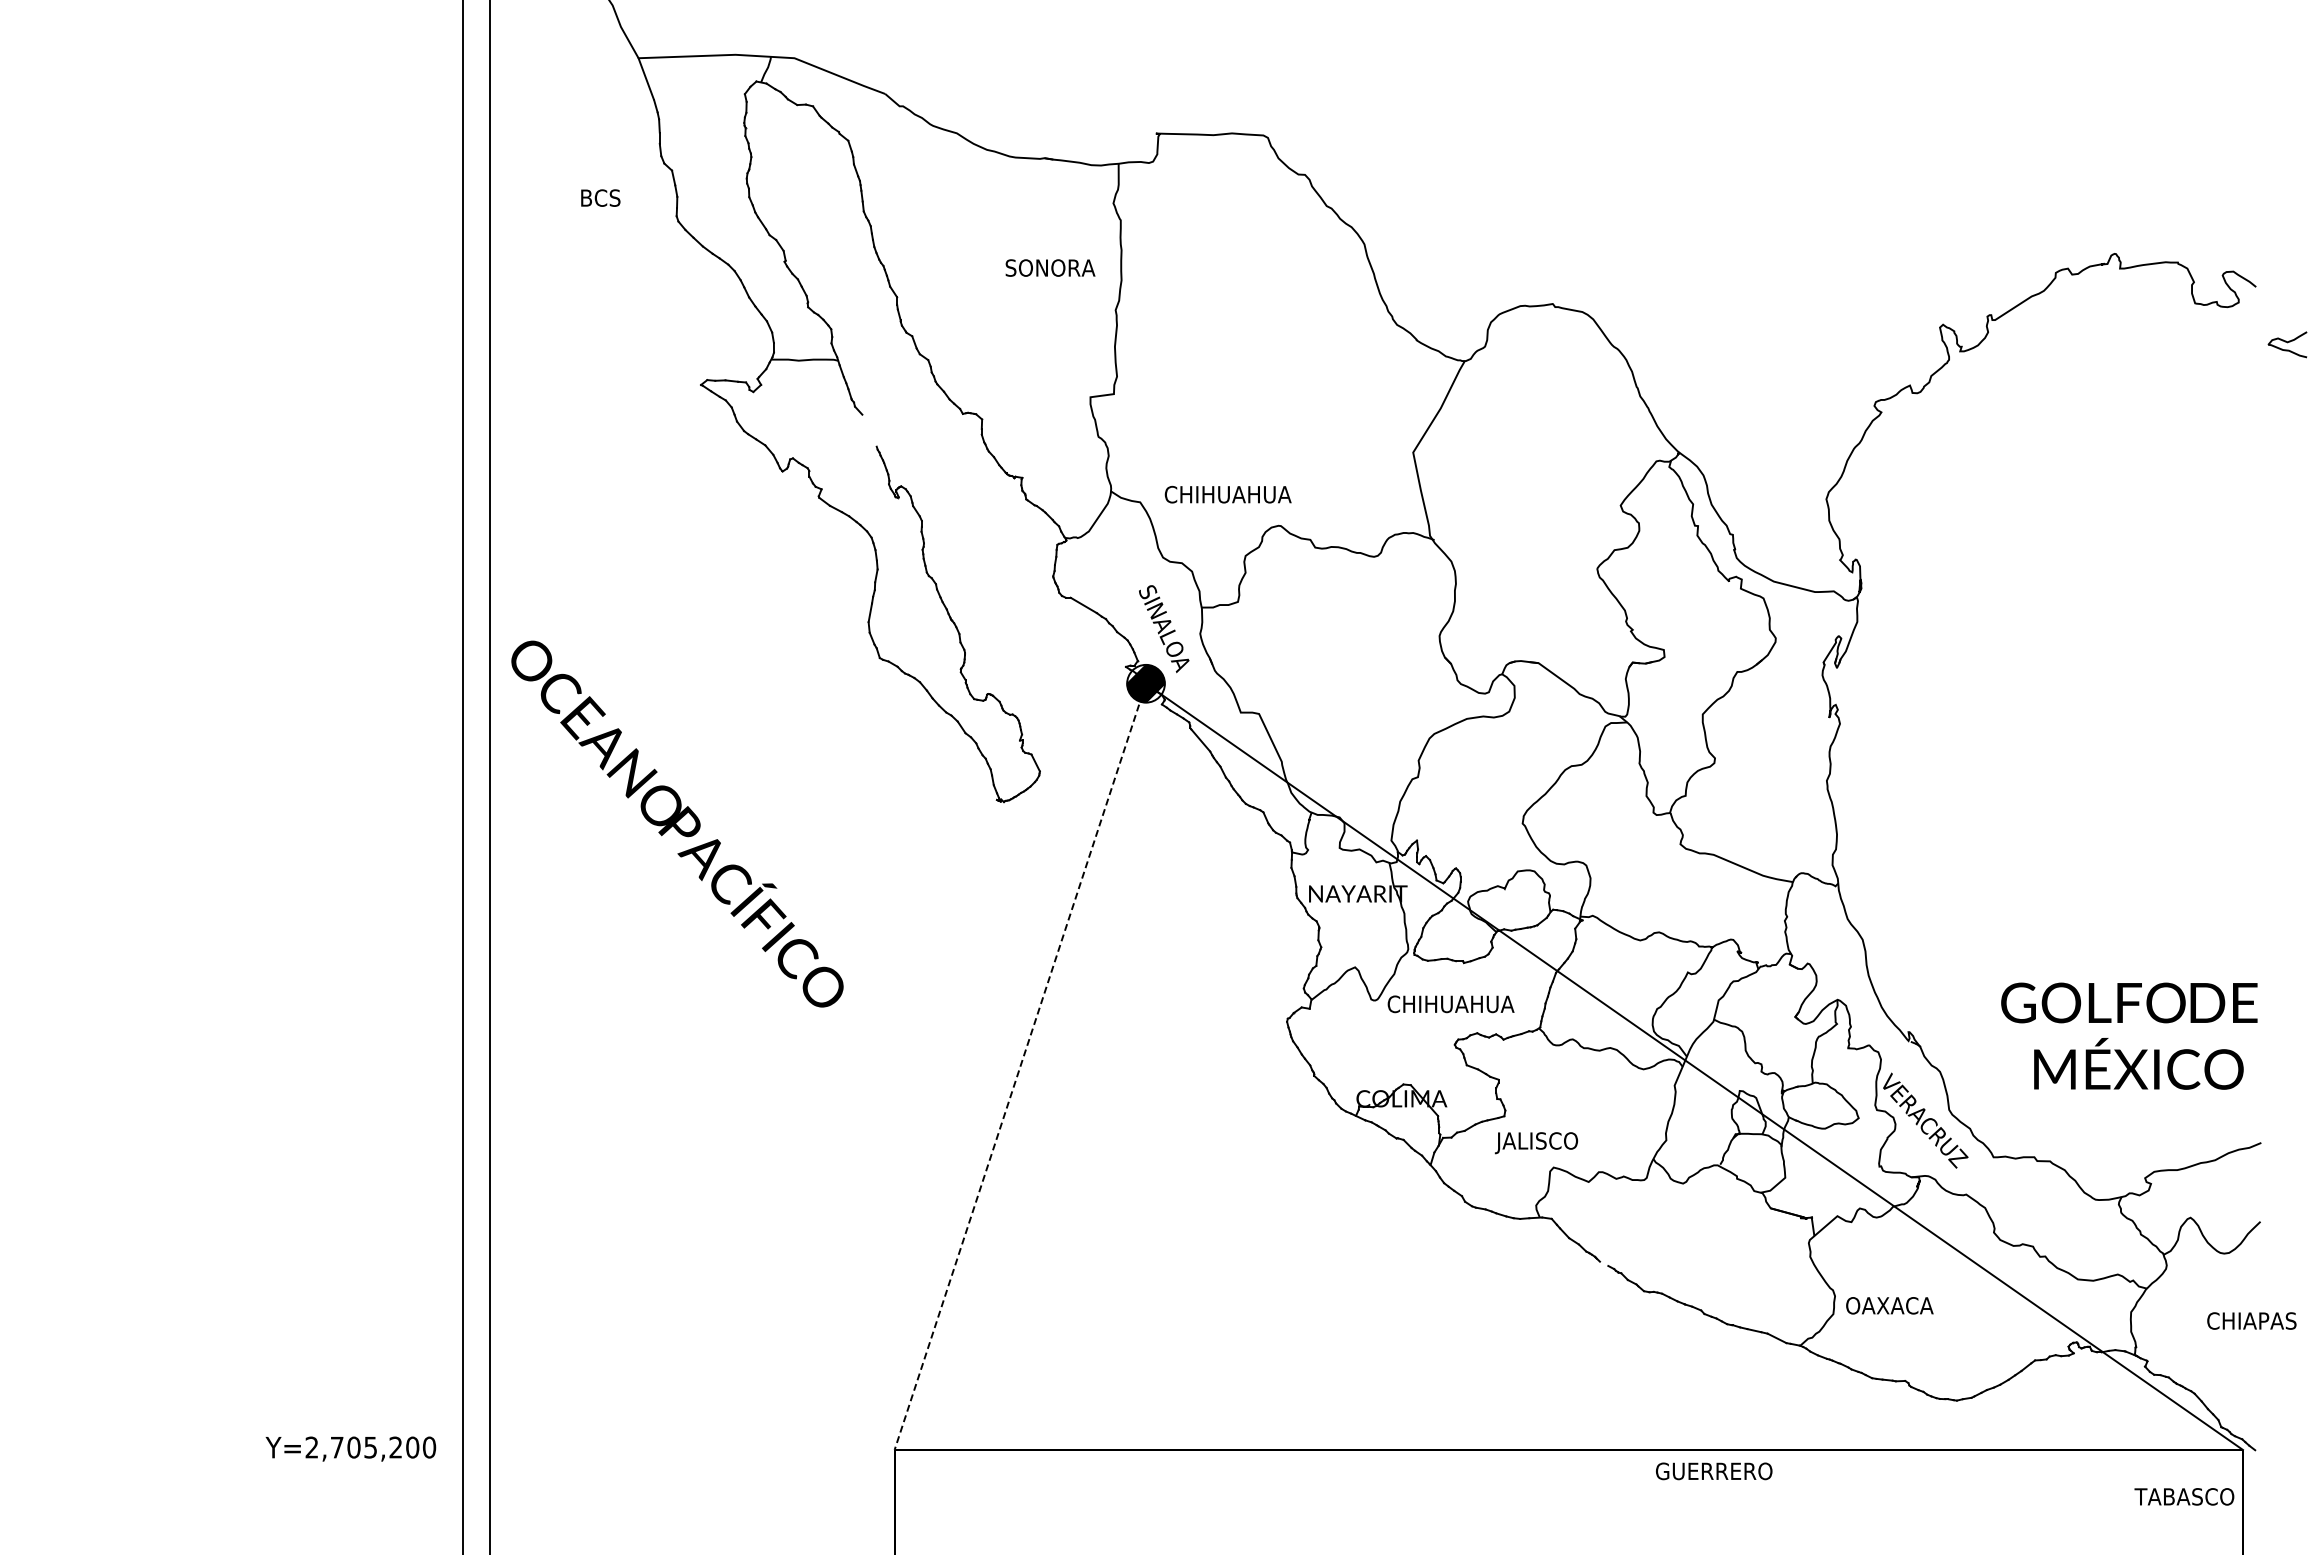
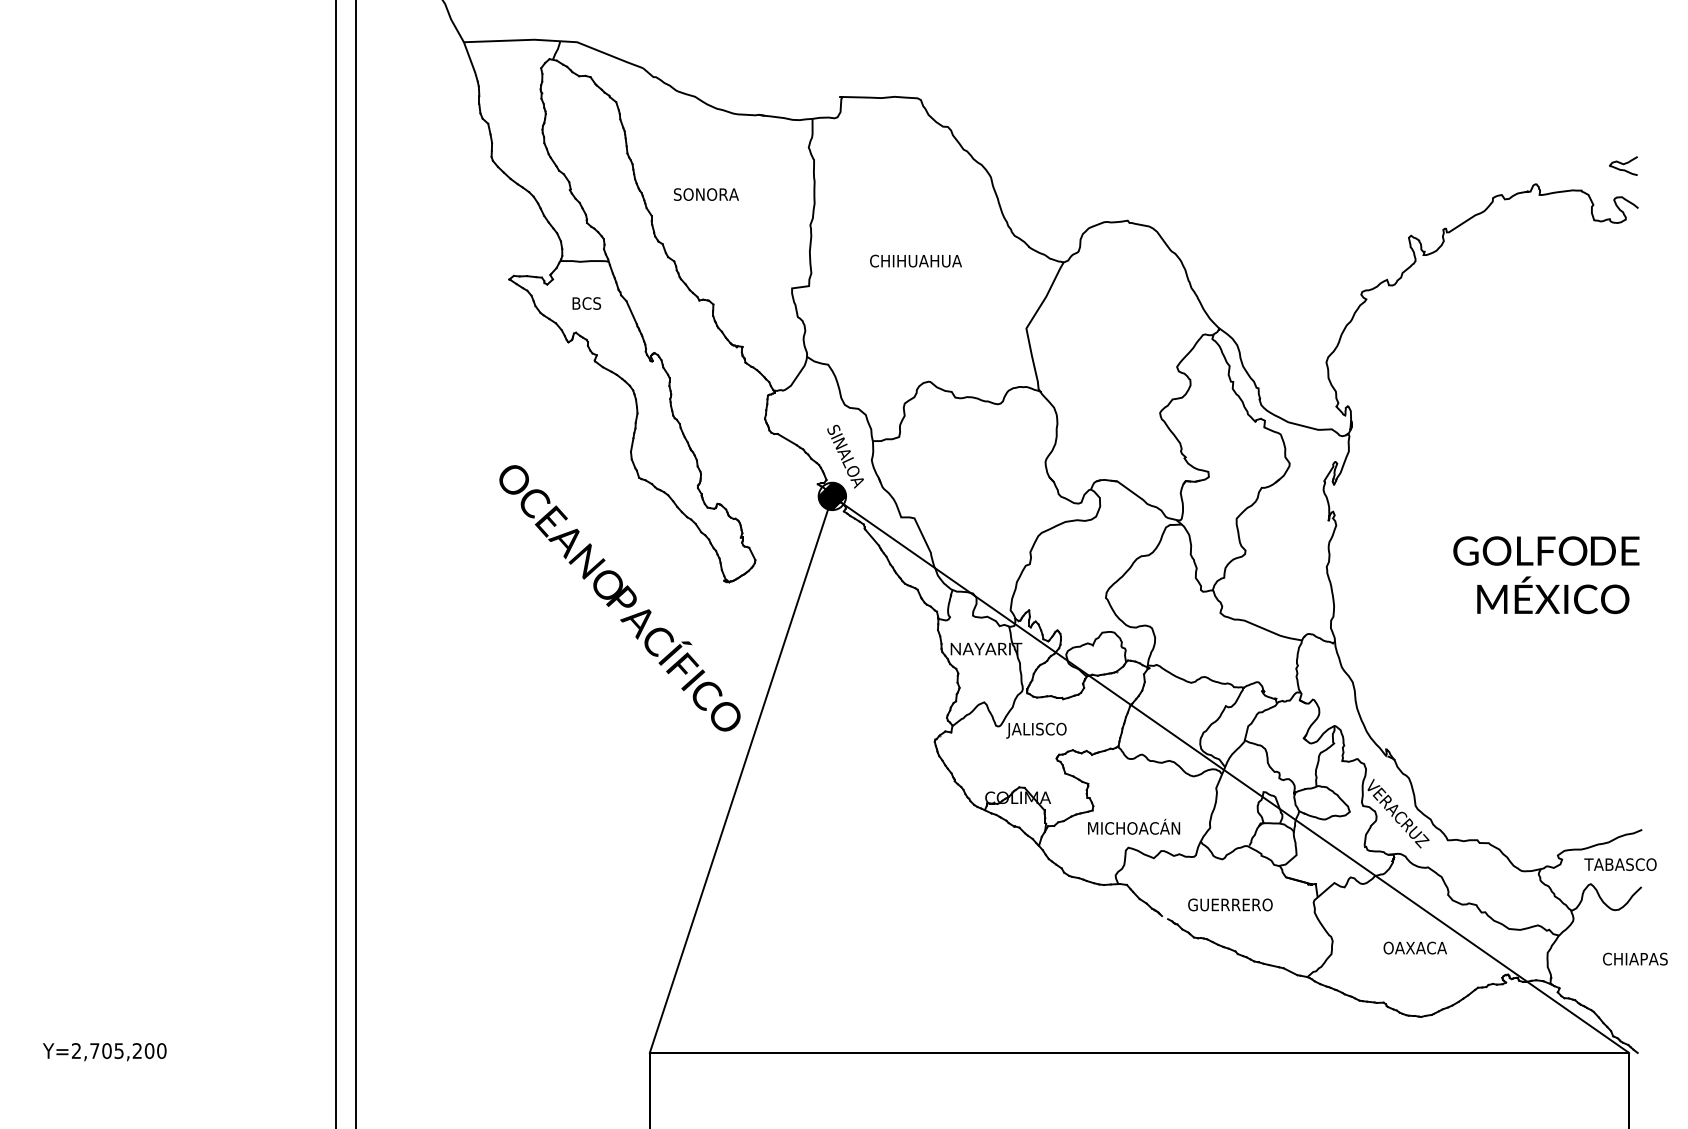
text: (600, 197) -> (586, 303), moved
text: (1050, 267) -> (706, 194), moved
curve: (2287, 343) -> (1623, 165), moved
line: (869, 430) -> (631, 312), added
text: (1227, 494) -> (915, 260), moved
text: (677, 823) -> (619, 597), moved
text: (1449, 1006) -> (1052, 730), CHIHUAHUA -> JALISCO
text: (2129, 1035) -> (1546, 574), moved
line: (1020, 1067) -> (741, 775), dashed -> solid
text: (1559, 1140) -> (1132, 828), JALISCO -> MICHOACÁN
text: (1889, 1305) -> (1415, 947), moved
text: (350, 1448) -> (104, 1051), moved
text: (1714, 1471) -> (1230, 905), moved
text: (2184, 1496) -> (1620, 864), moved

